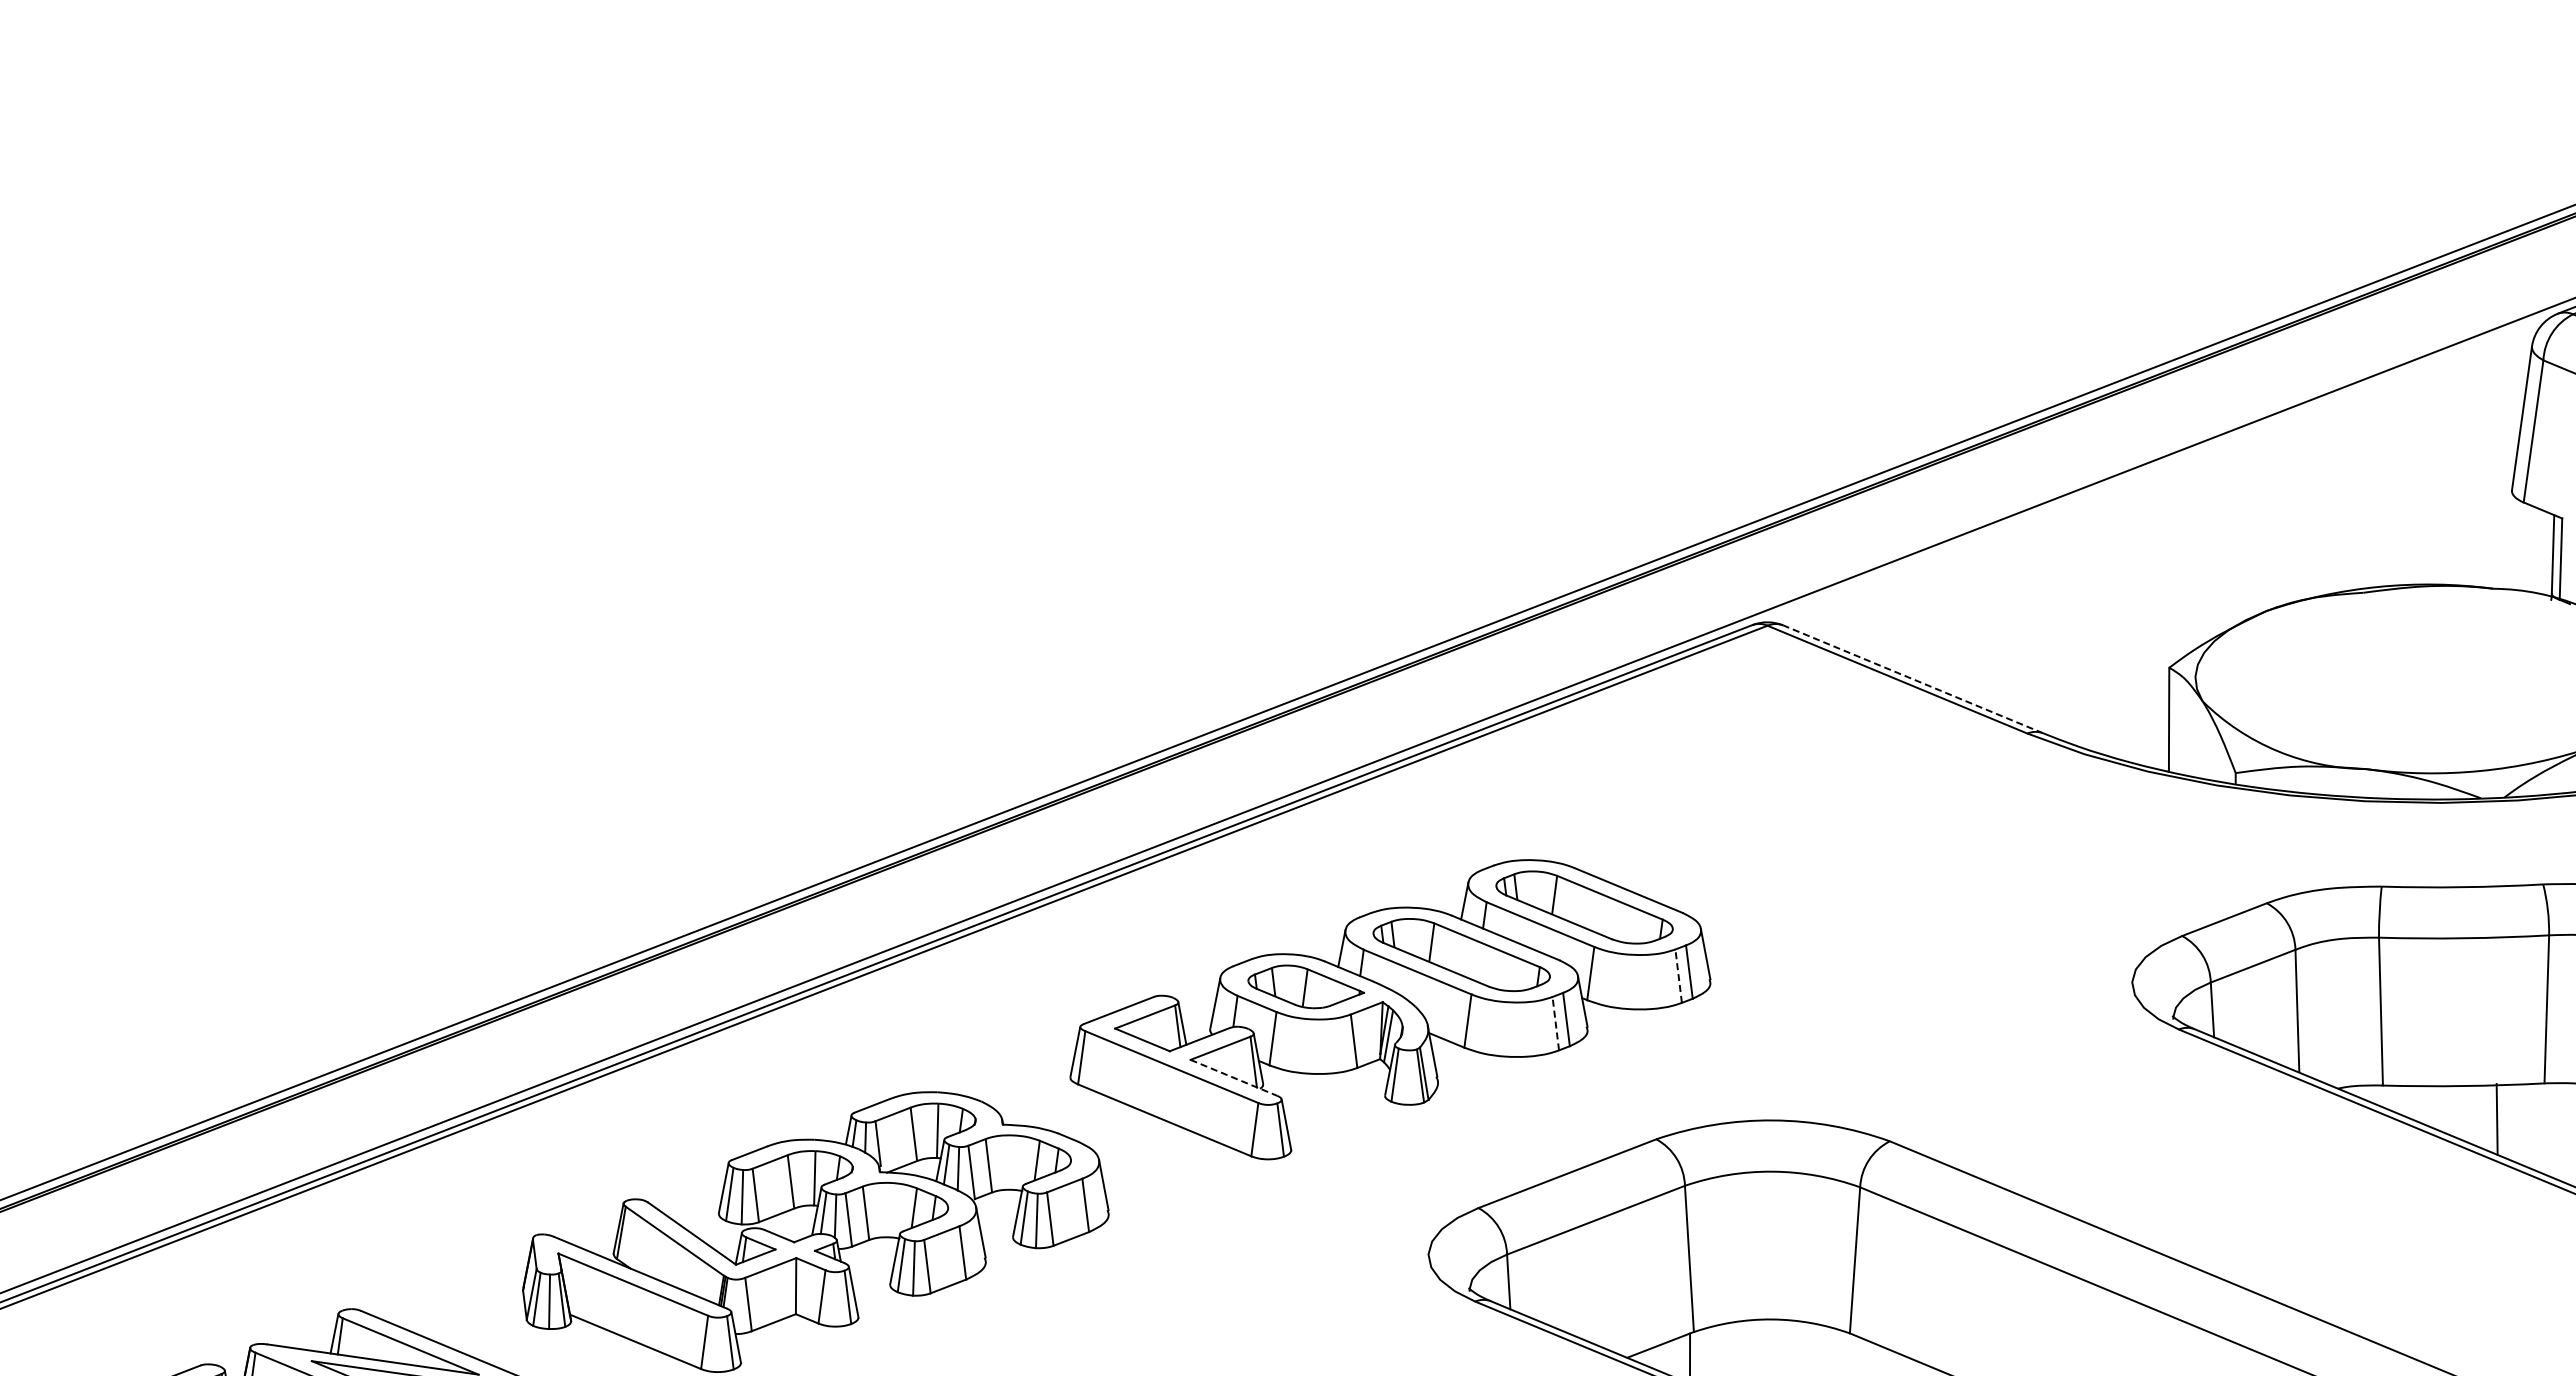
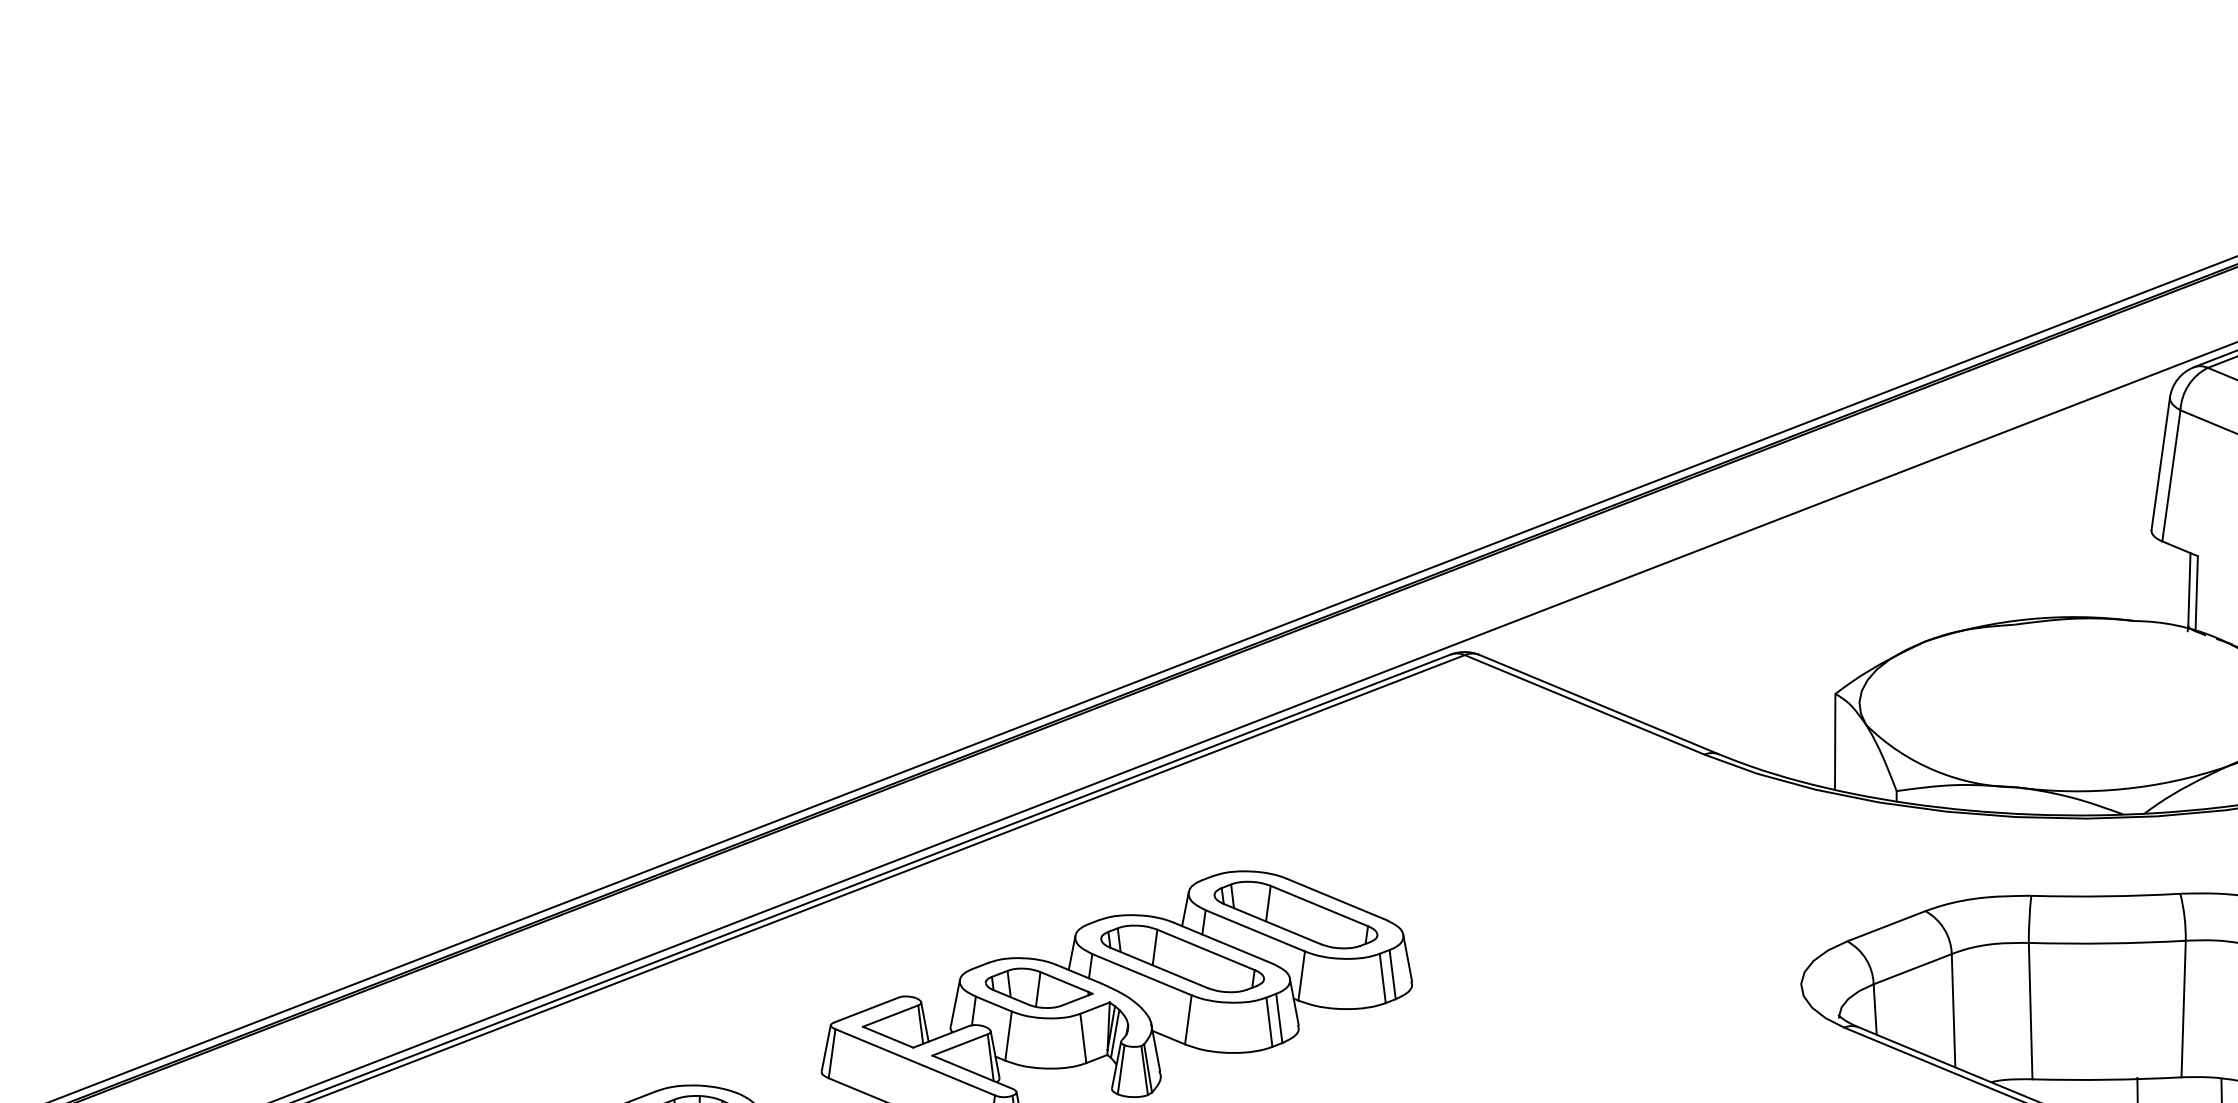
line: (1913, 679) -> (1599, 704), dashed -> solid
line: (1678, 976) -> (1382, 978), dashed -> solid
line: (1555, 1023) -> (1269, 1022), dashed -> solid
line: (1233, 1077) -> (972, 1071), dashed -> solid

